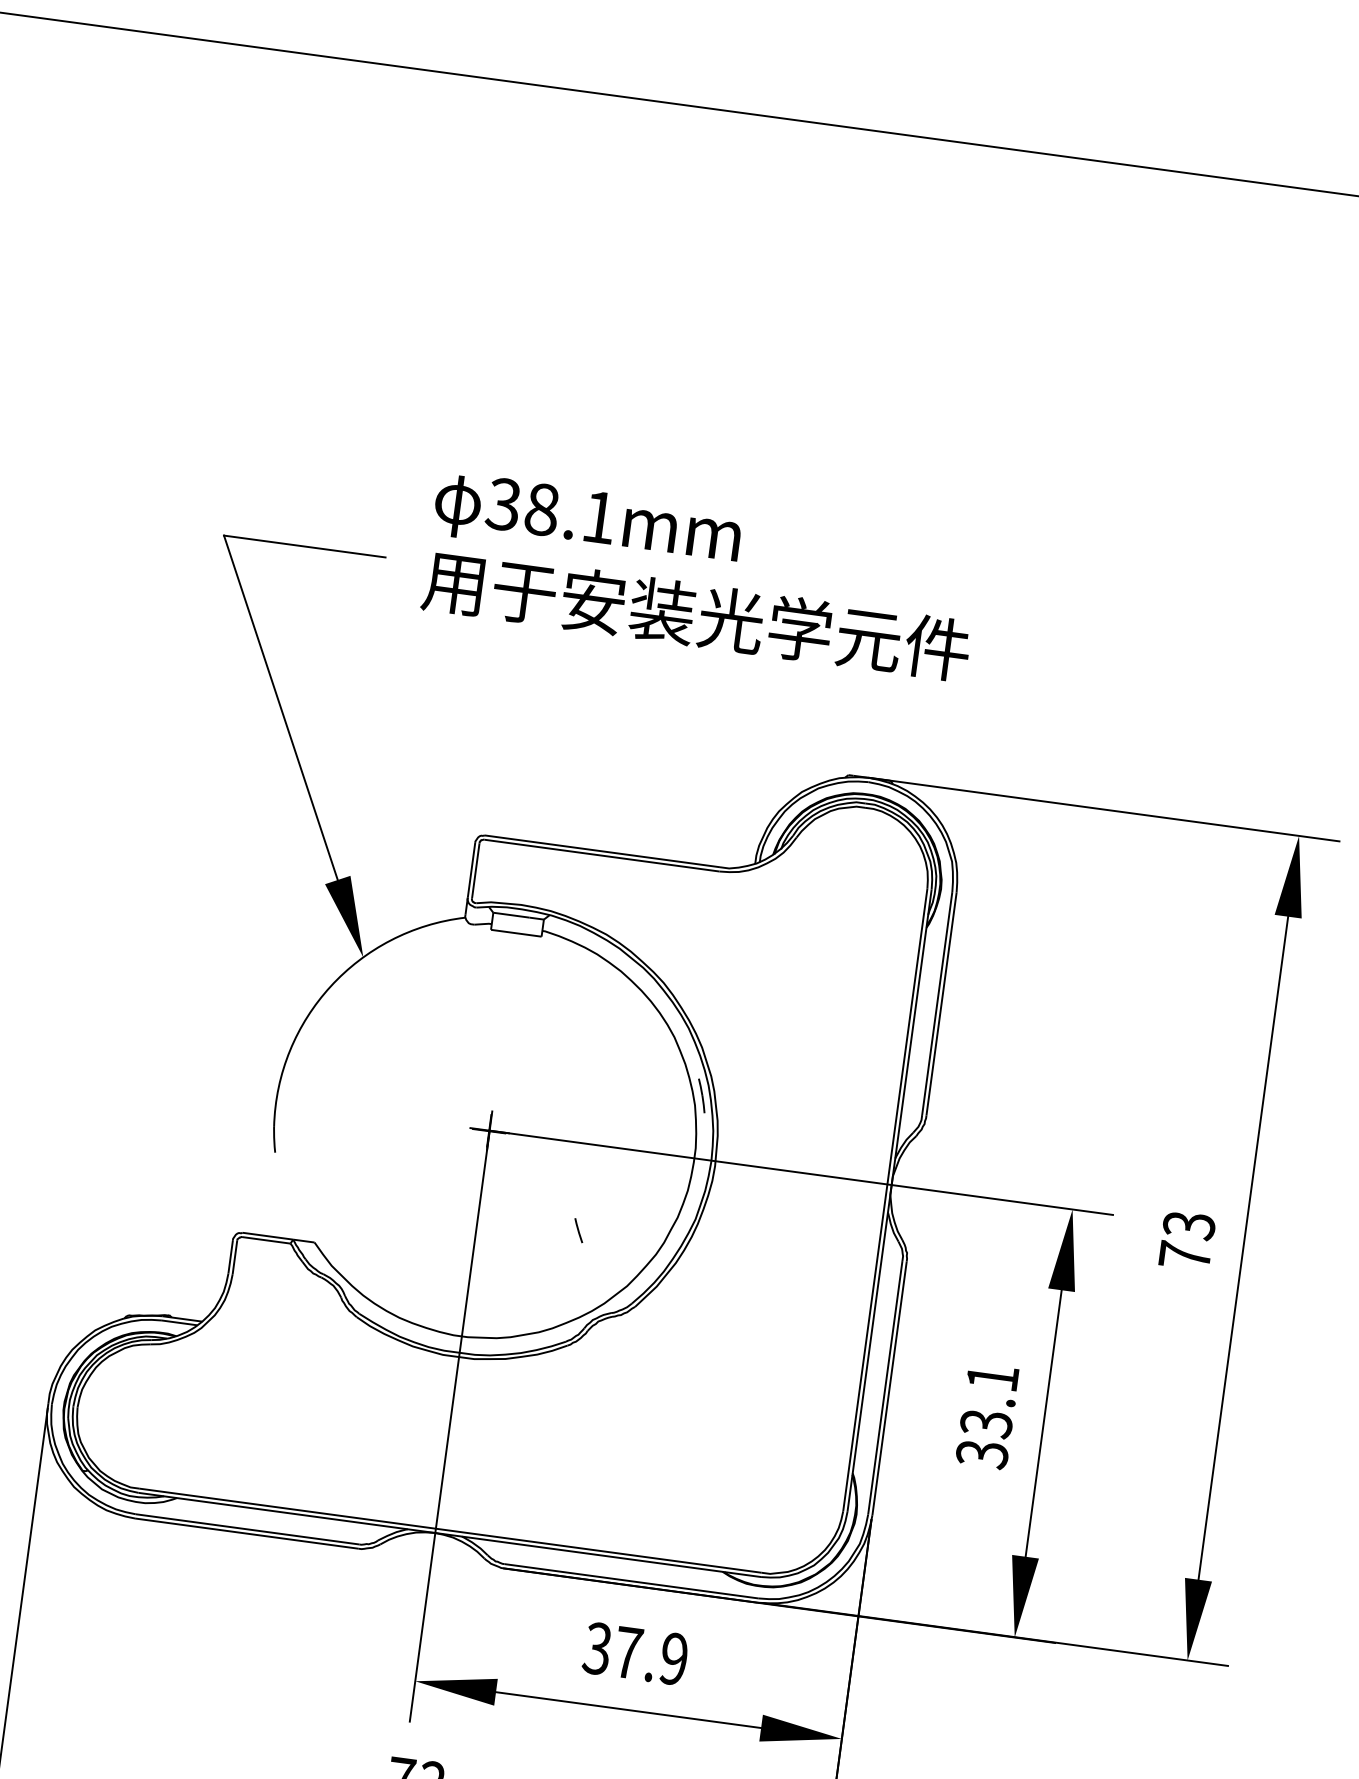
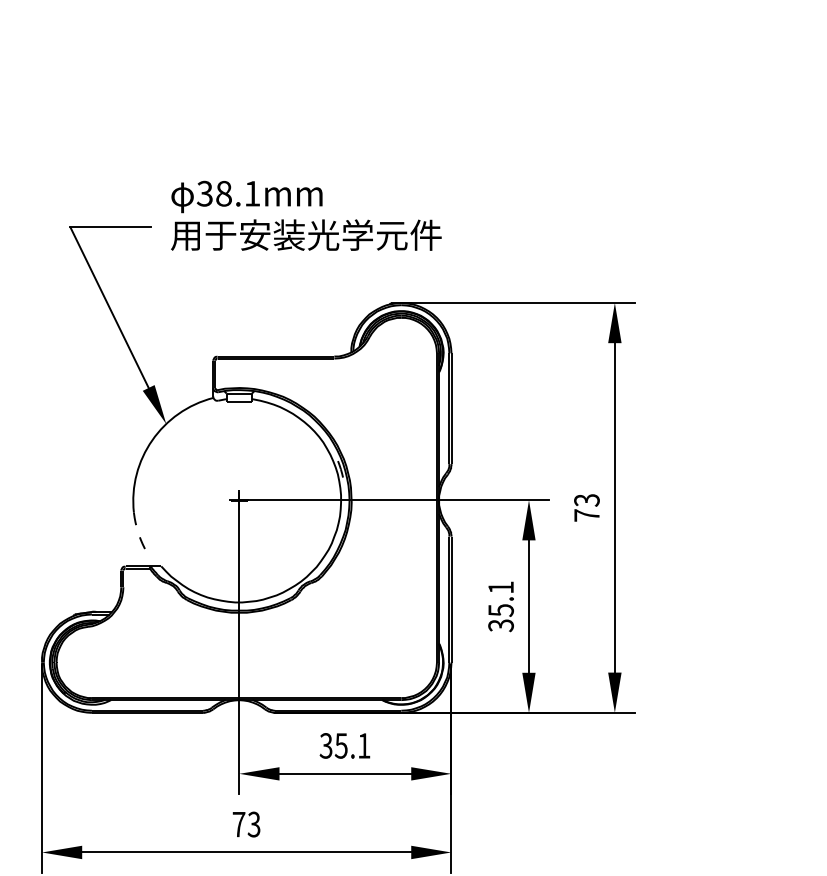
line: (578, 1231) -> (142, 543), moved
text: (985, 1423) -> (500, 610), 33.1 -> 35.1
text: (650, 1655) -> (352, 745), 37.9 -> 35.1

